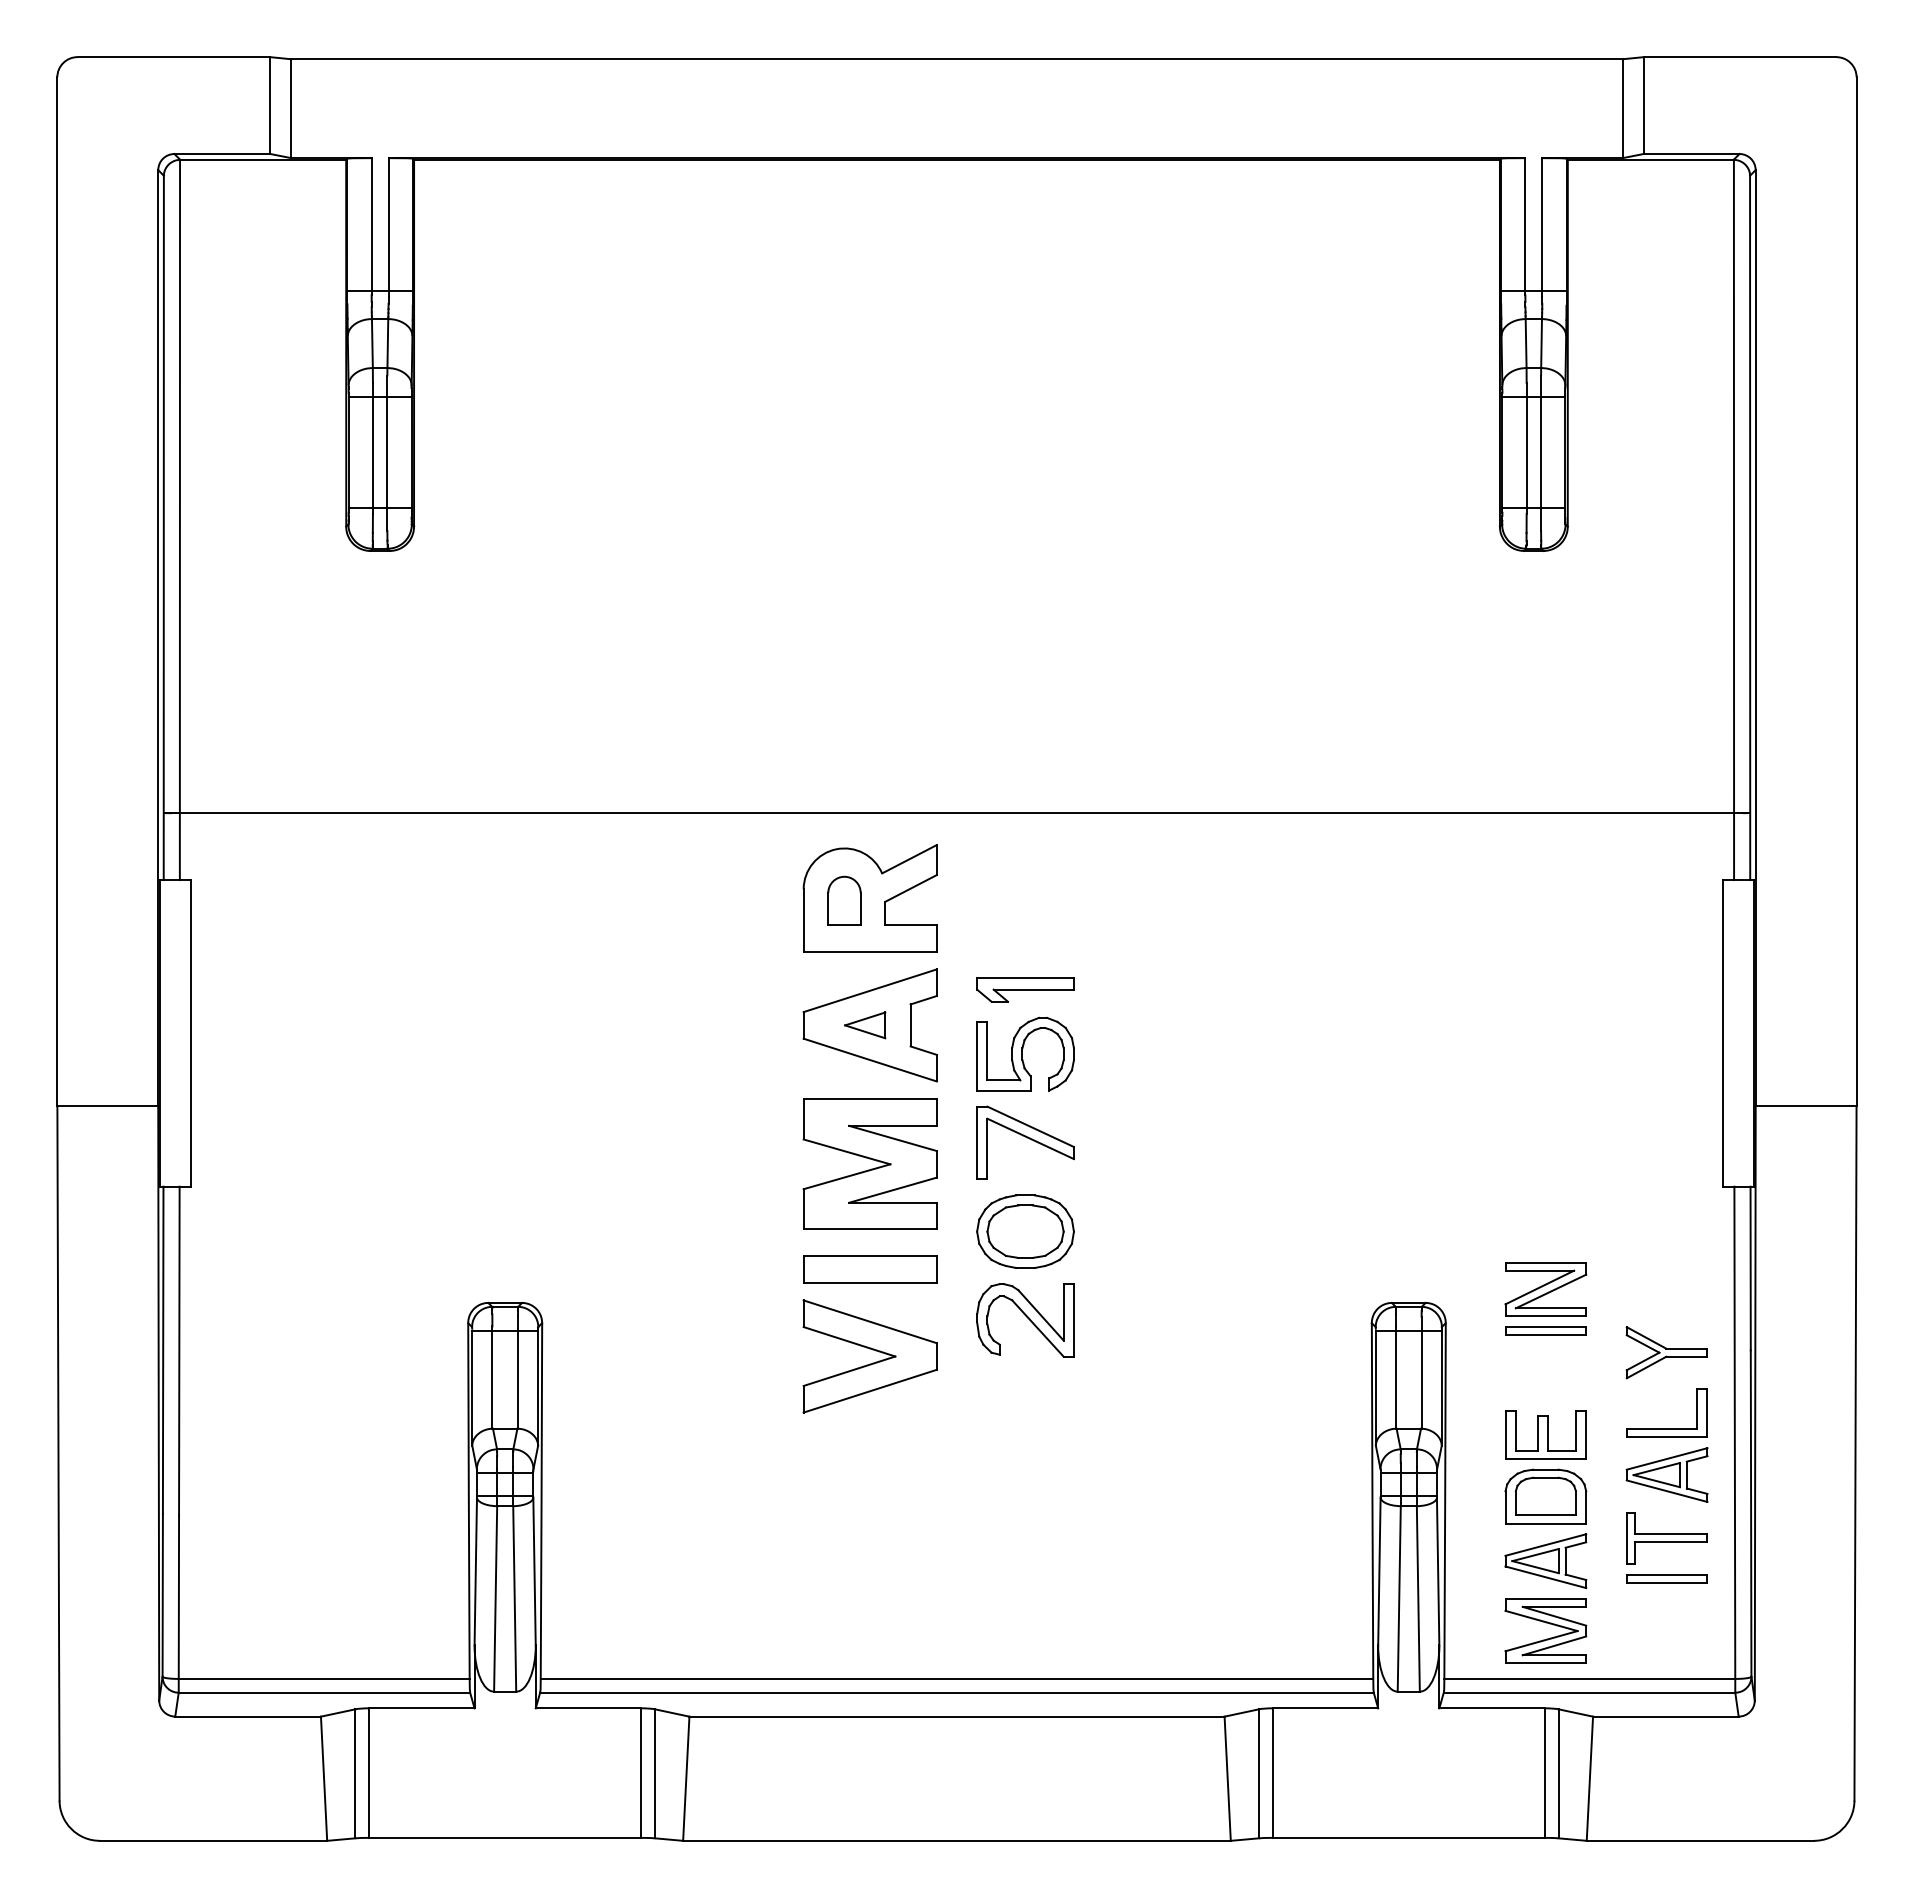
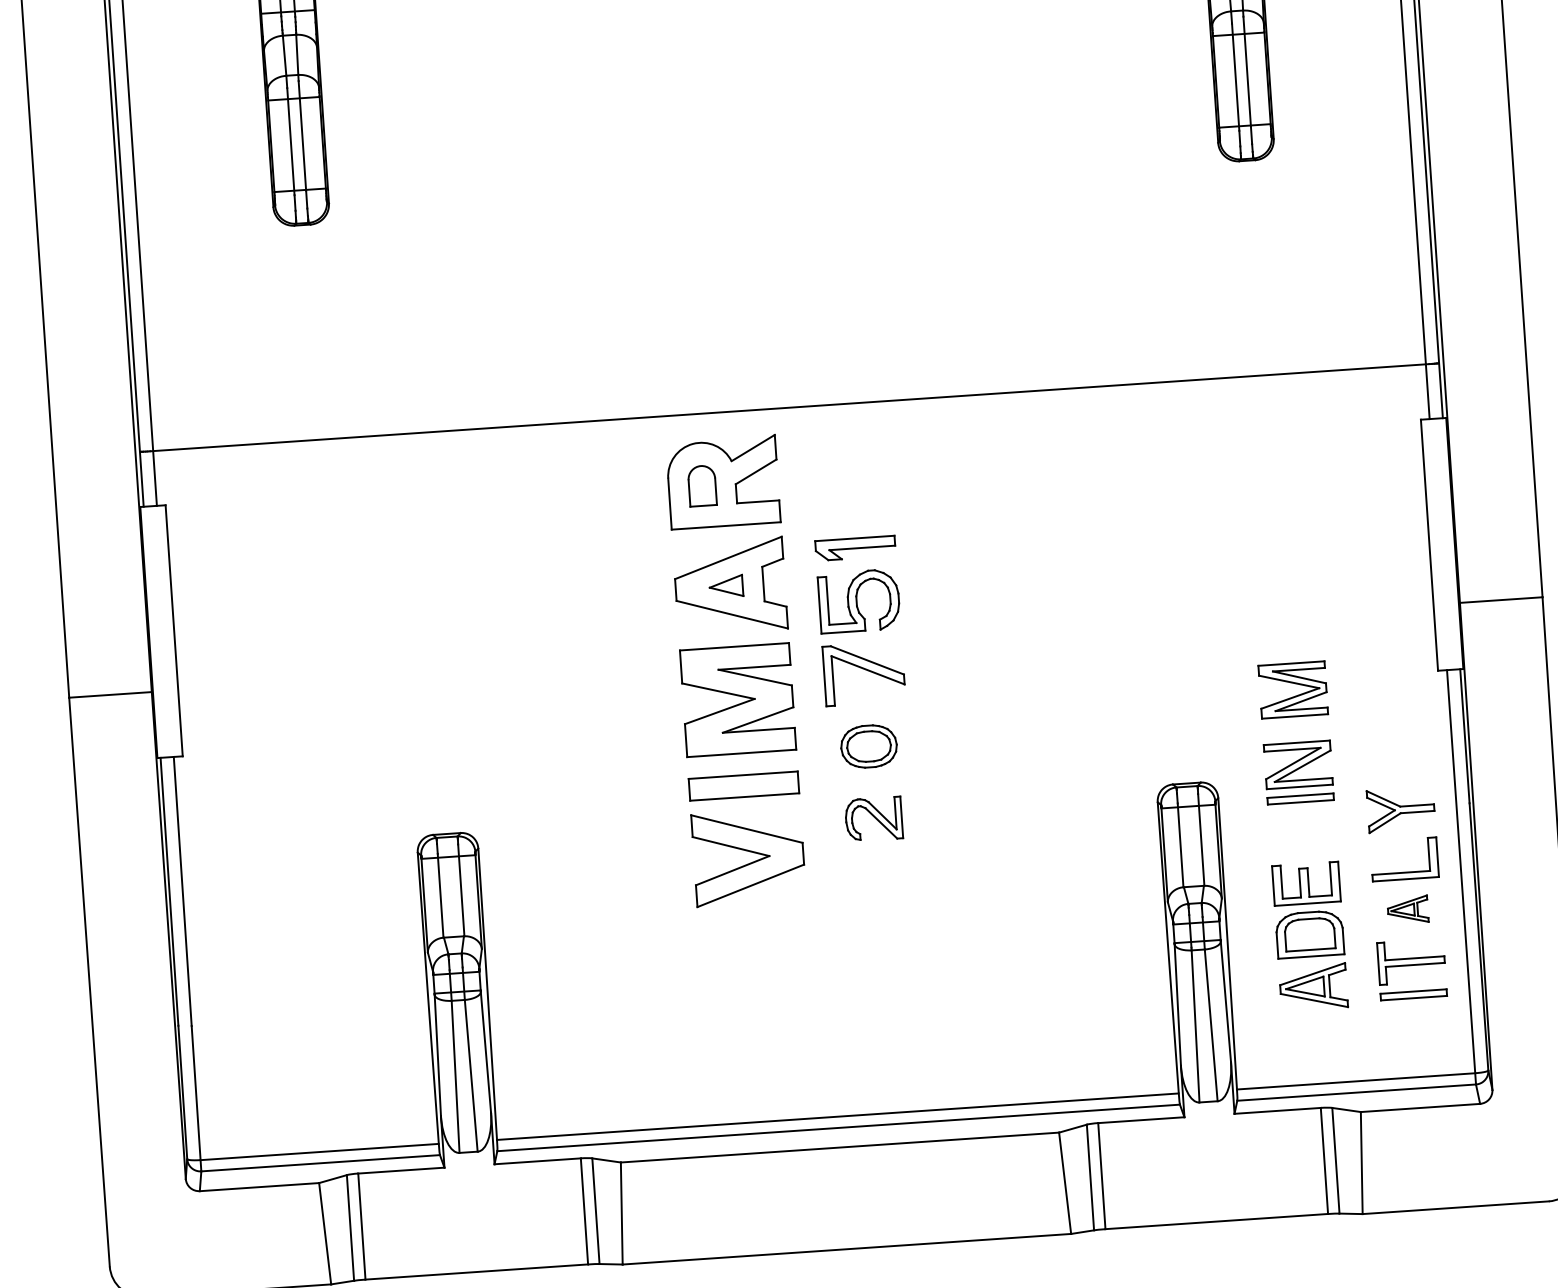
part: (1025, 1231) -> (869, 746), size x0.7
part: (1025, 1320) -> (873, 819), size x0.7
part: (1666, 1474) -> (1407, 909), size x0.6
part: (1546, 1623) -> (1293, 683), moved

